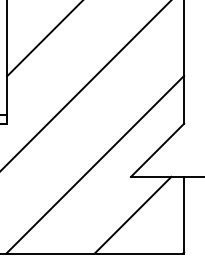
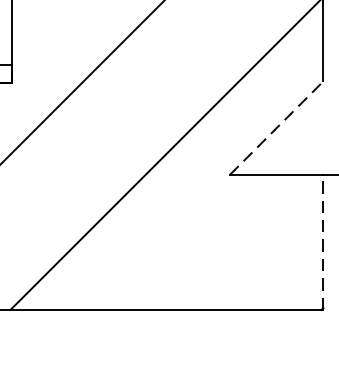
line: (157, 150) -> (276, 128), solid -> dashed
line: (132, 214) -> (232, 241), removed
line: (184, 214) -> (324, 241), solid -> dashed

